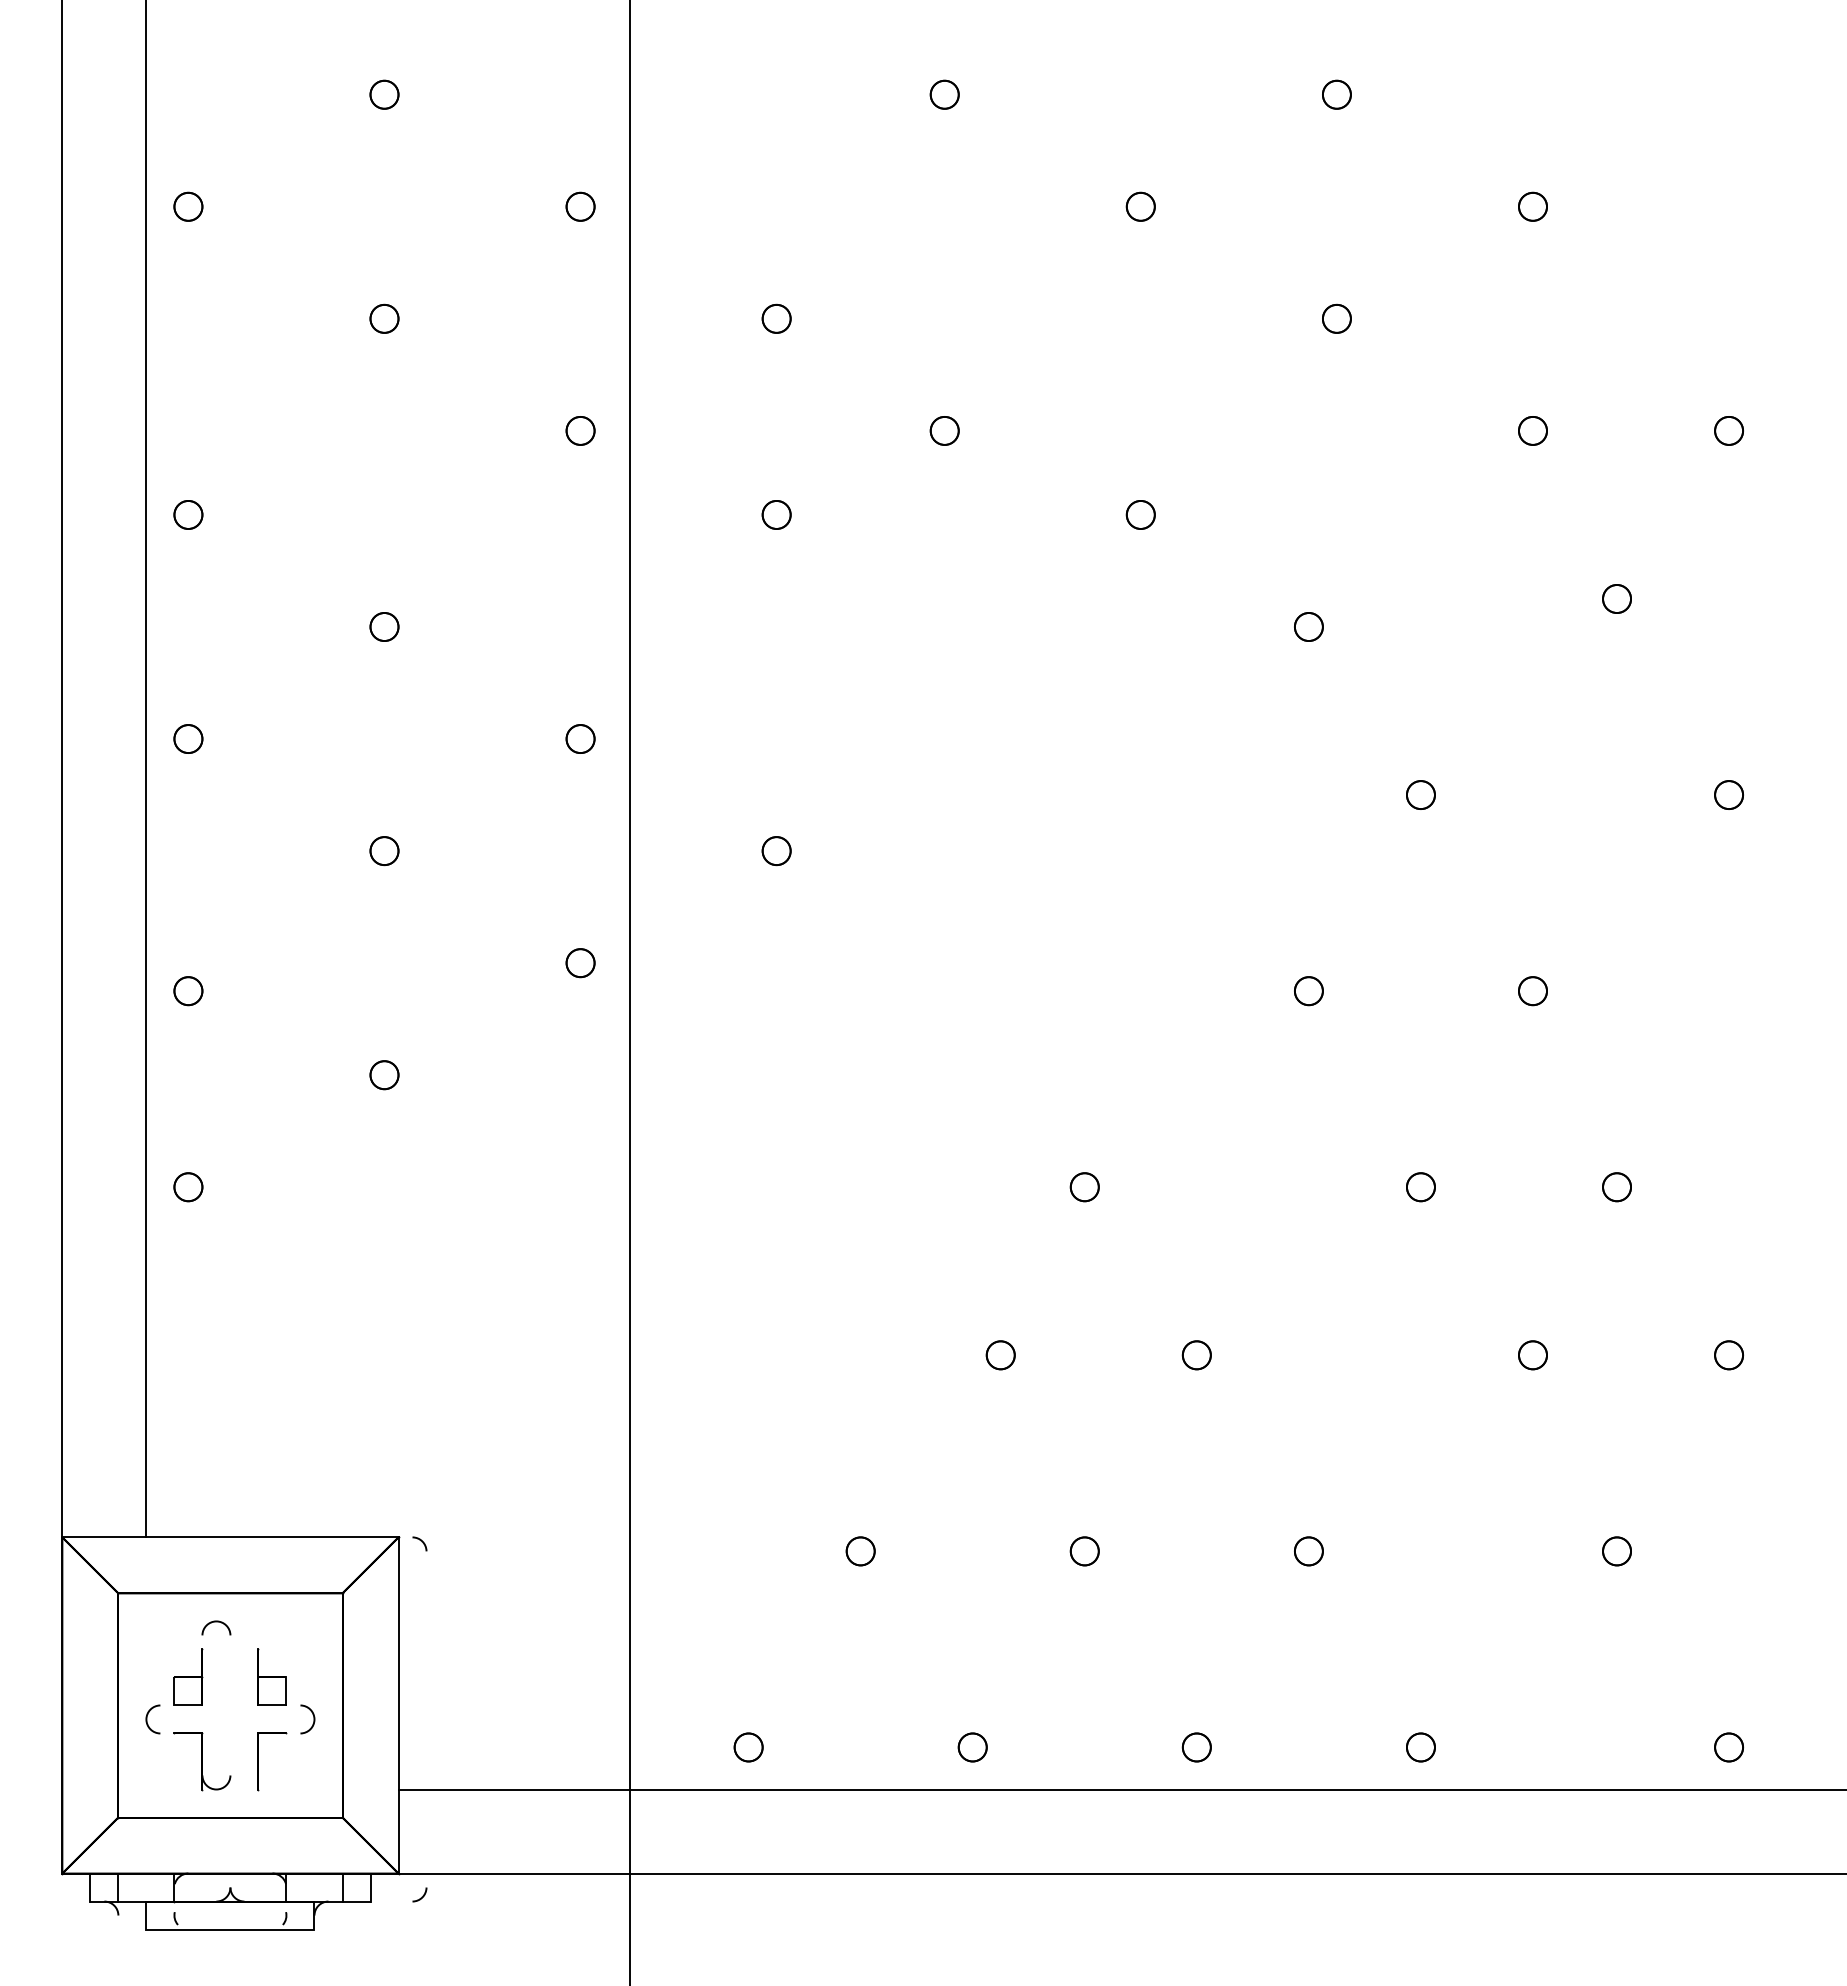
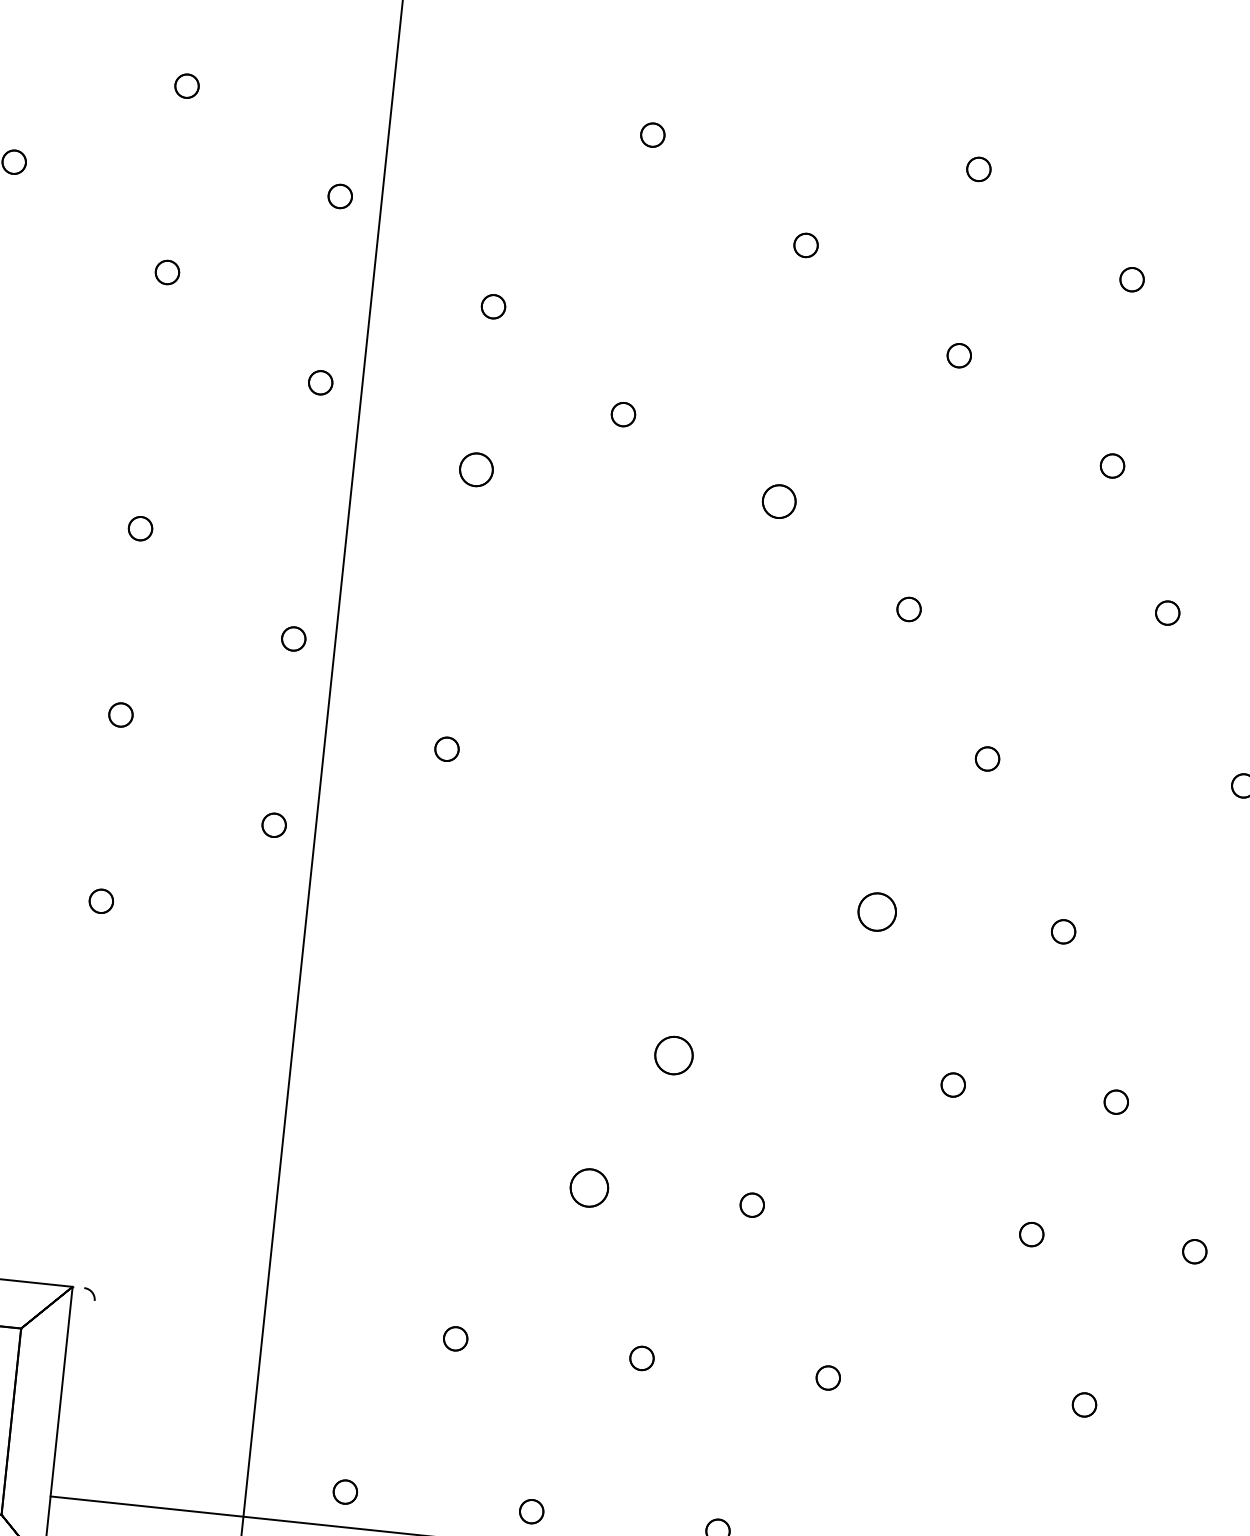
part: (776, 514) -> (476, 469), size x1.4
part: (1140, 514) -> (778, 501), size x1.4
part: (1308, 991) -> (876, 912), size x1.6
part: (1084, 1187) -> (673, 1055), size x1.6
part: (1000, 1355) -> (589, 1188), size x1.6

